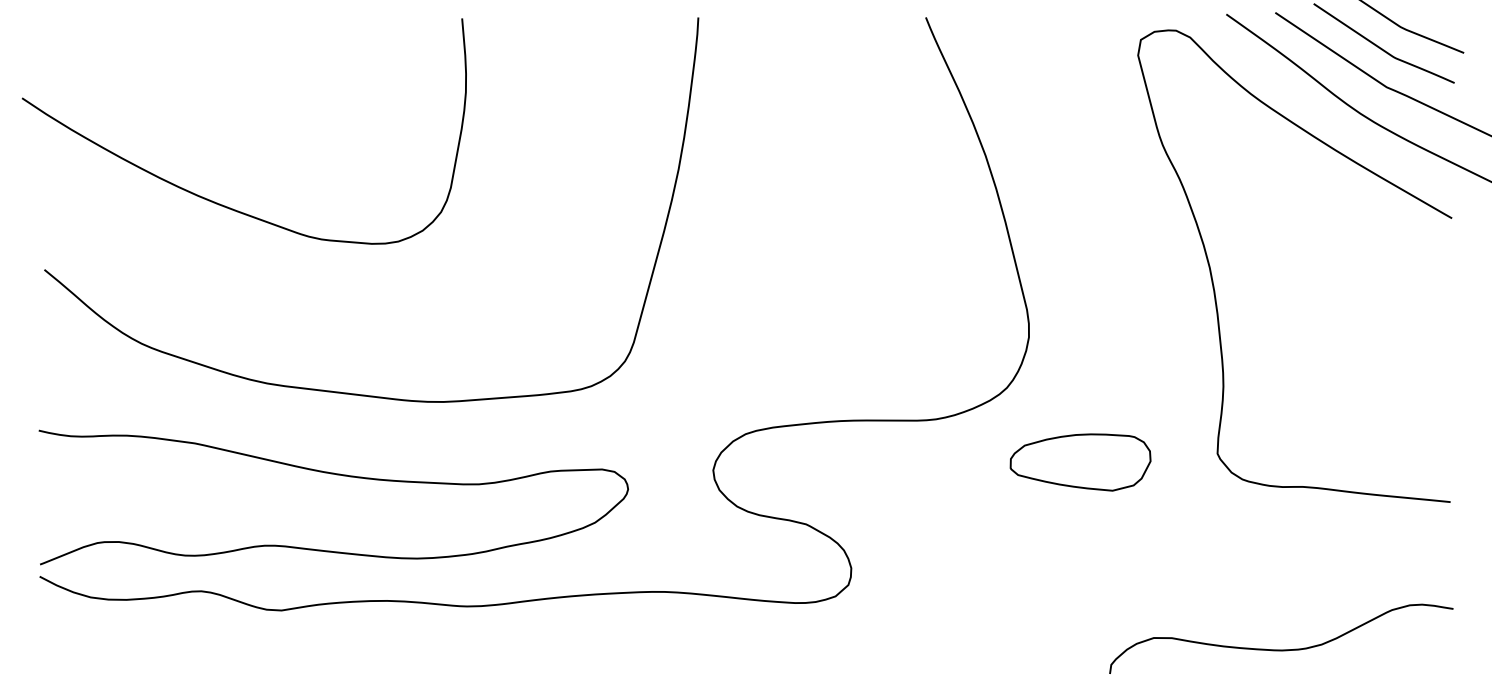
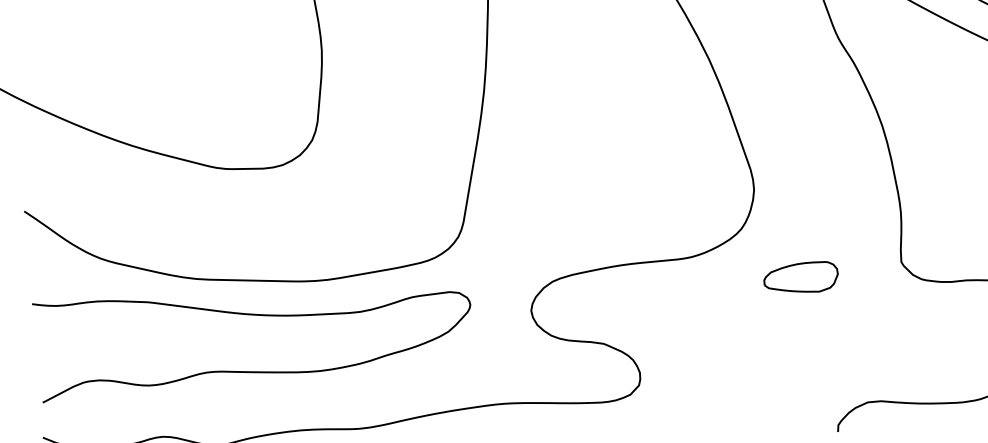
part: (1080, 462) -> (801, 278), size x0.71
curve: (336, 475) -> (254, 315), moved

